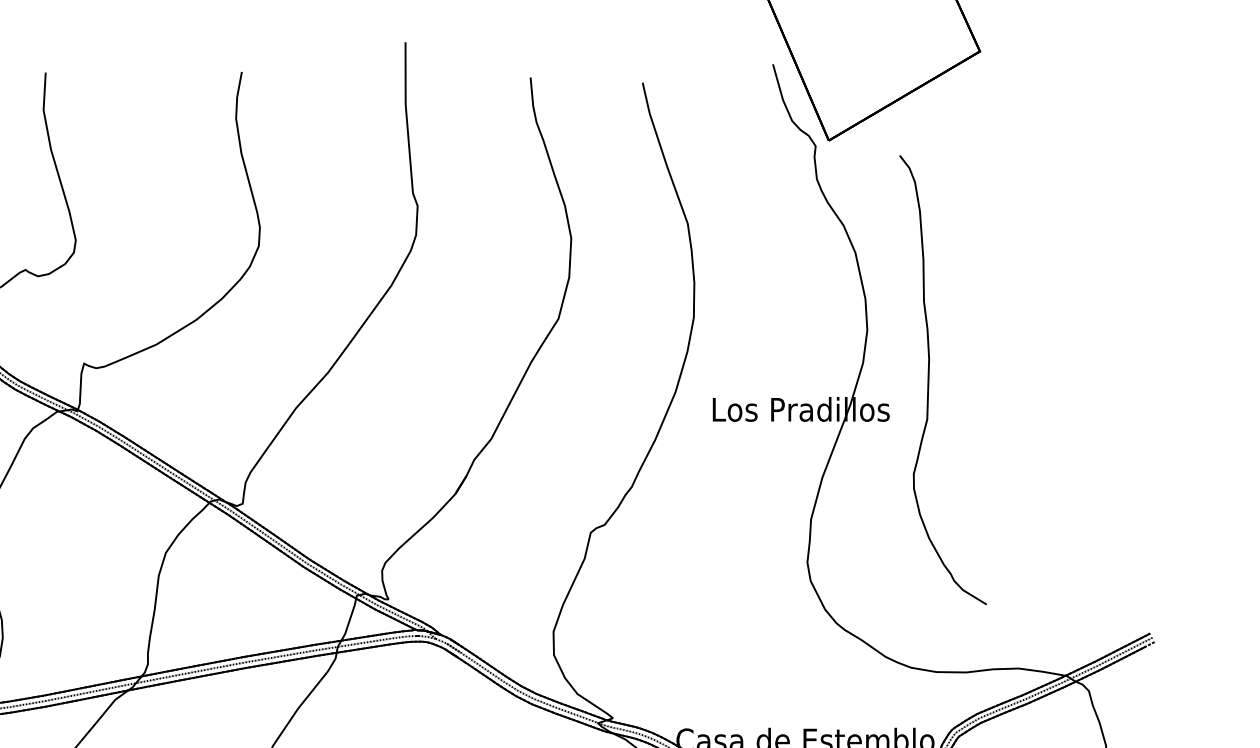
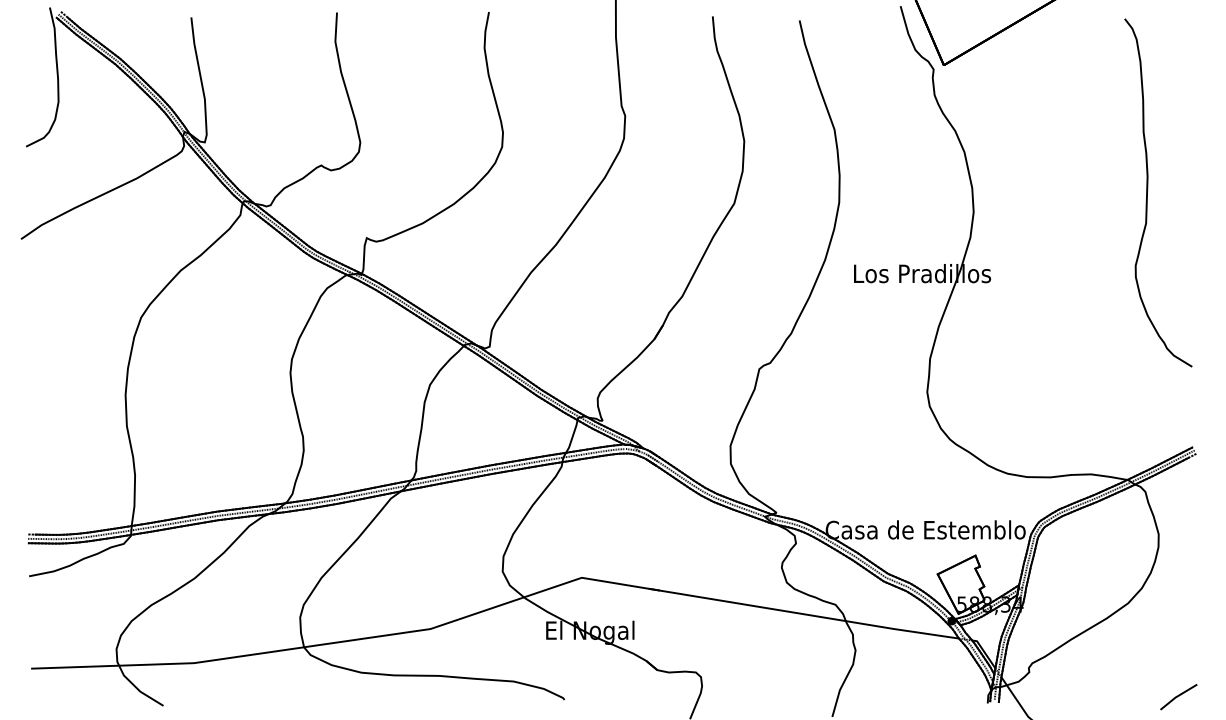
curve: (930, 377) -> (1148, 190), moved

